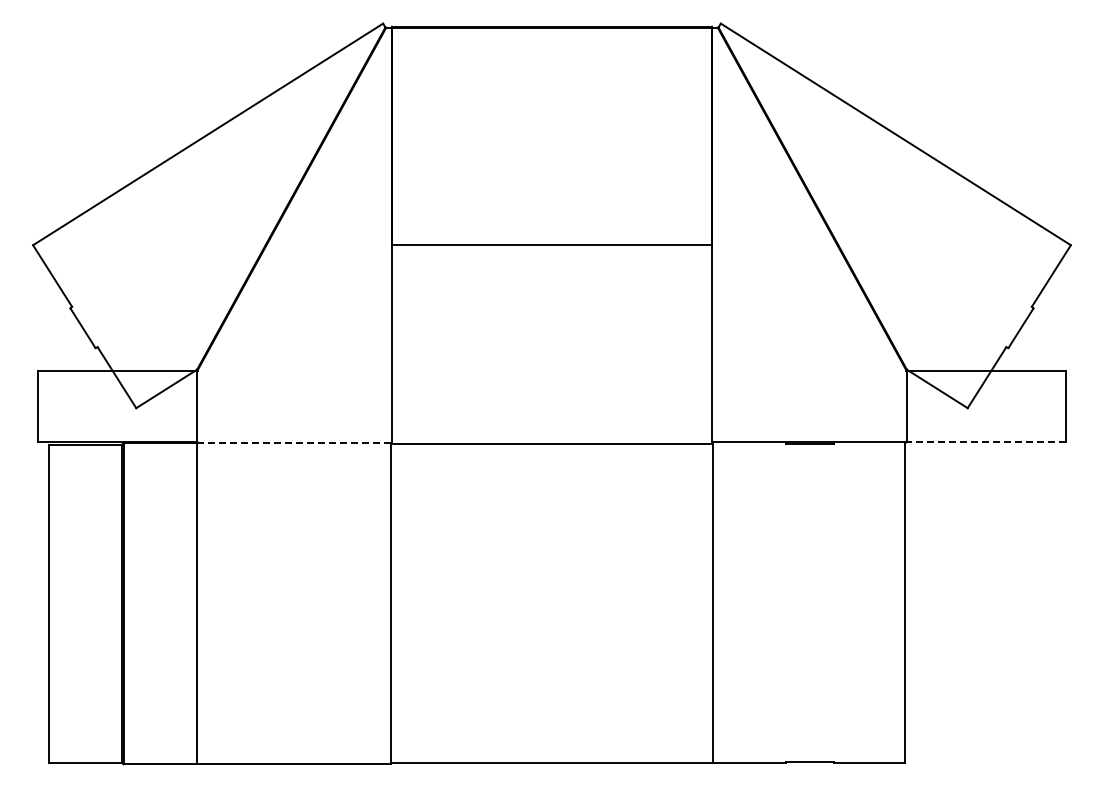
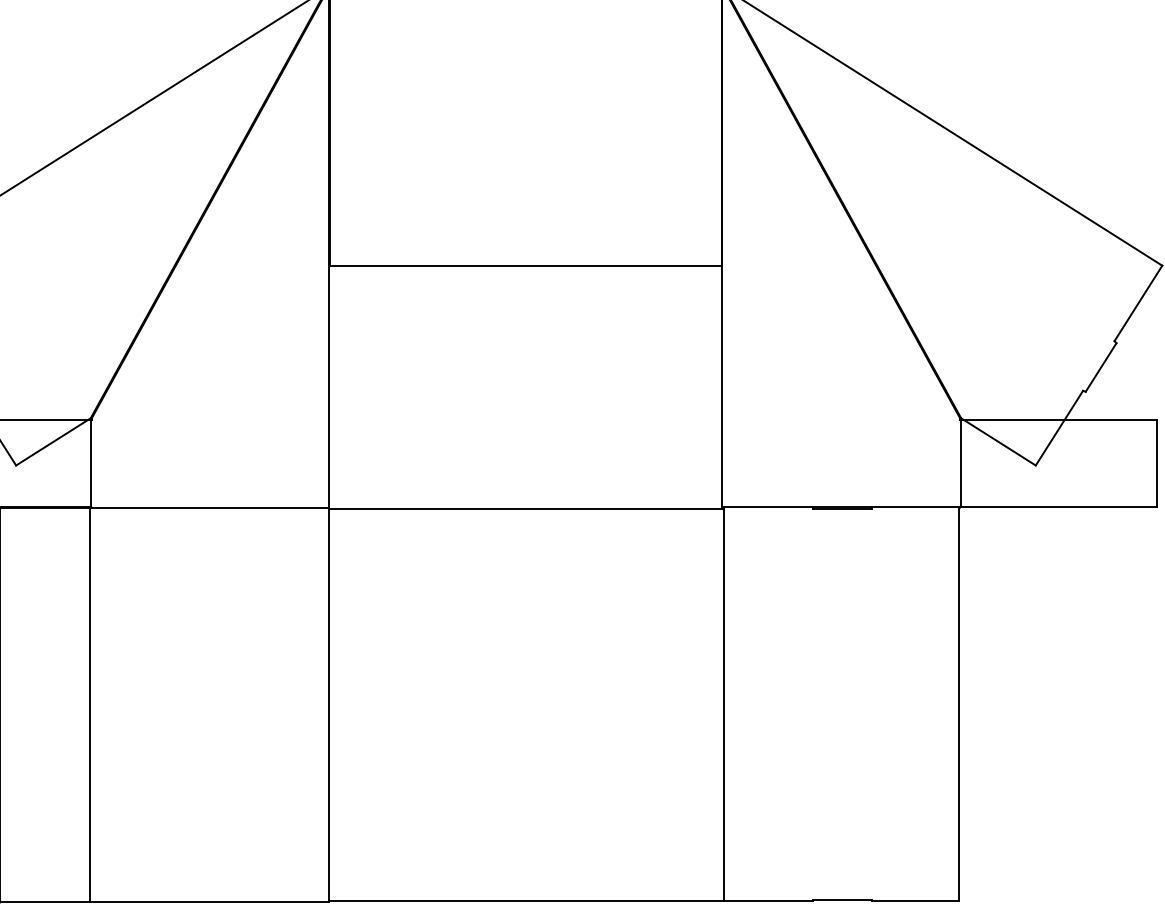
line: (986, 442) -> (1058, 507), dashed -> solid
line: (293, 443) -> (208, 508), dashed -> solid

